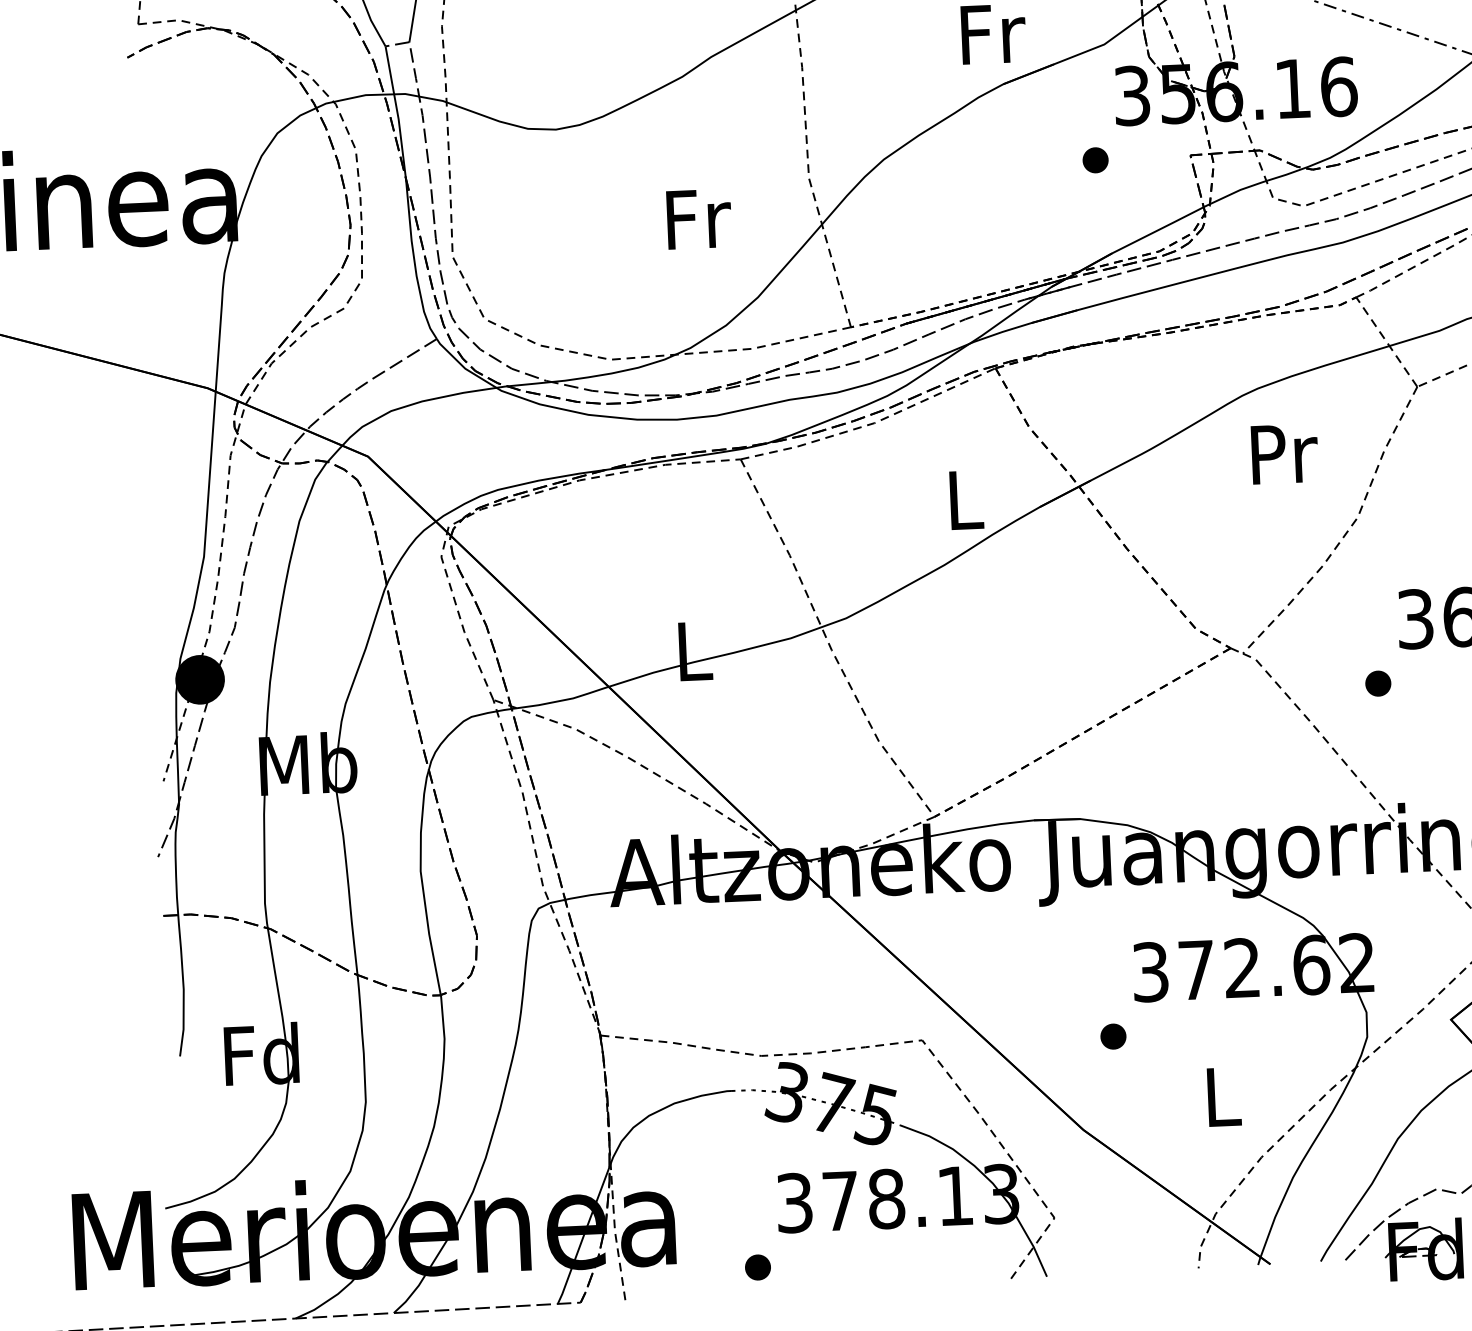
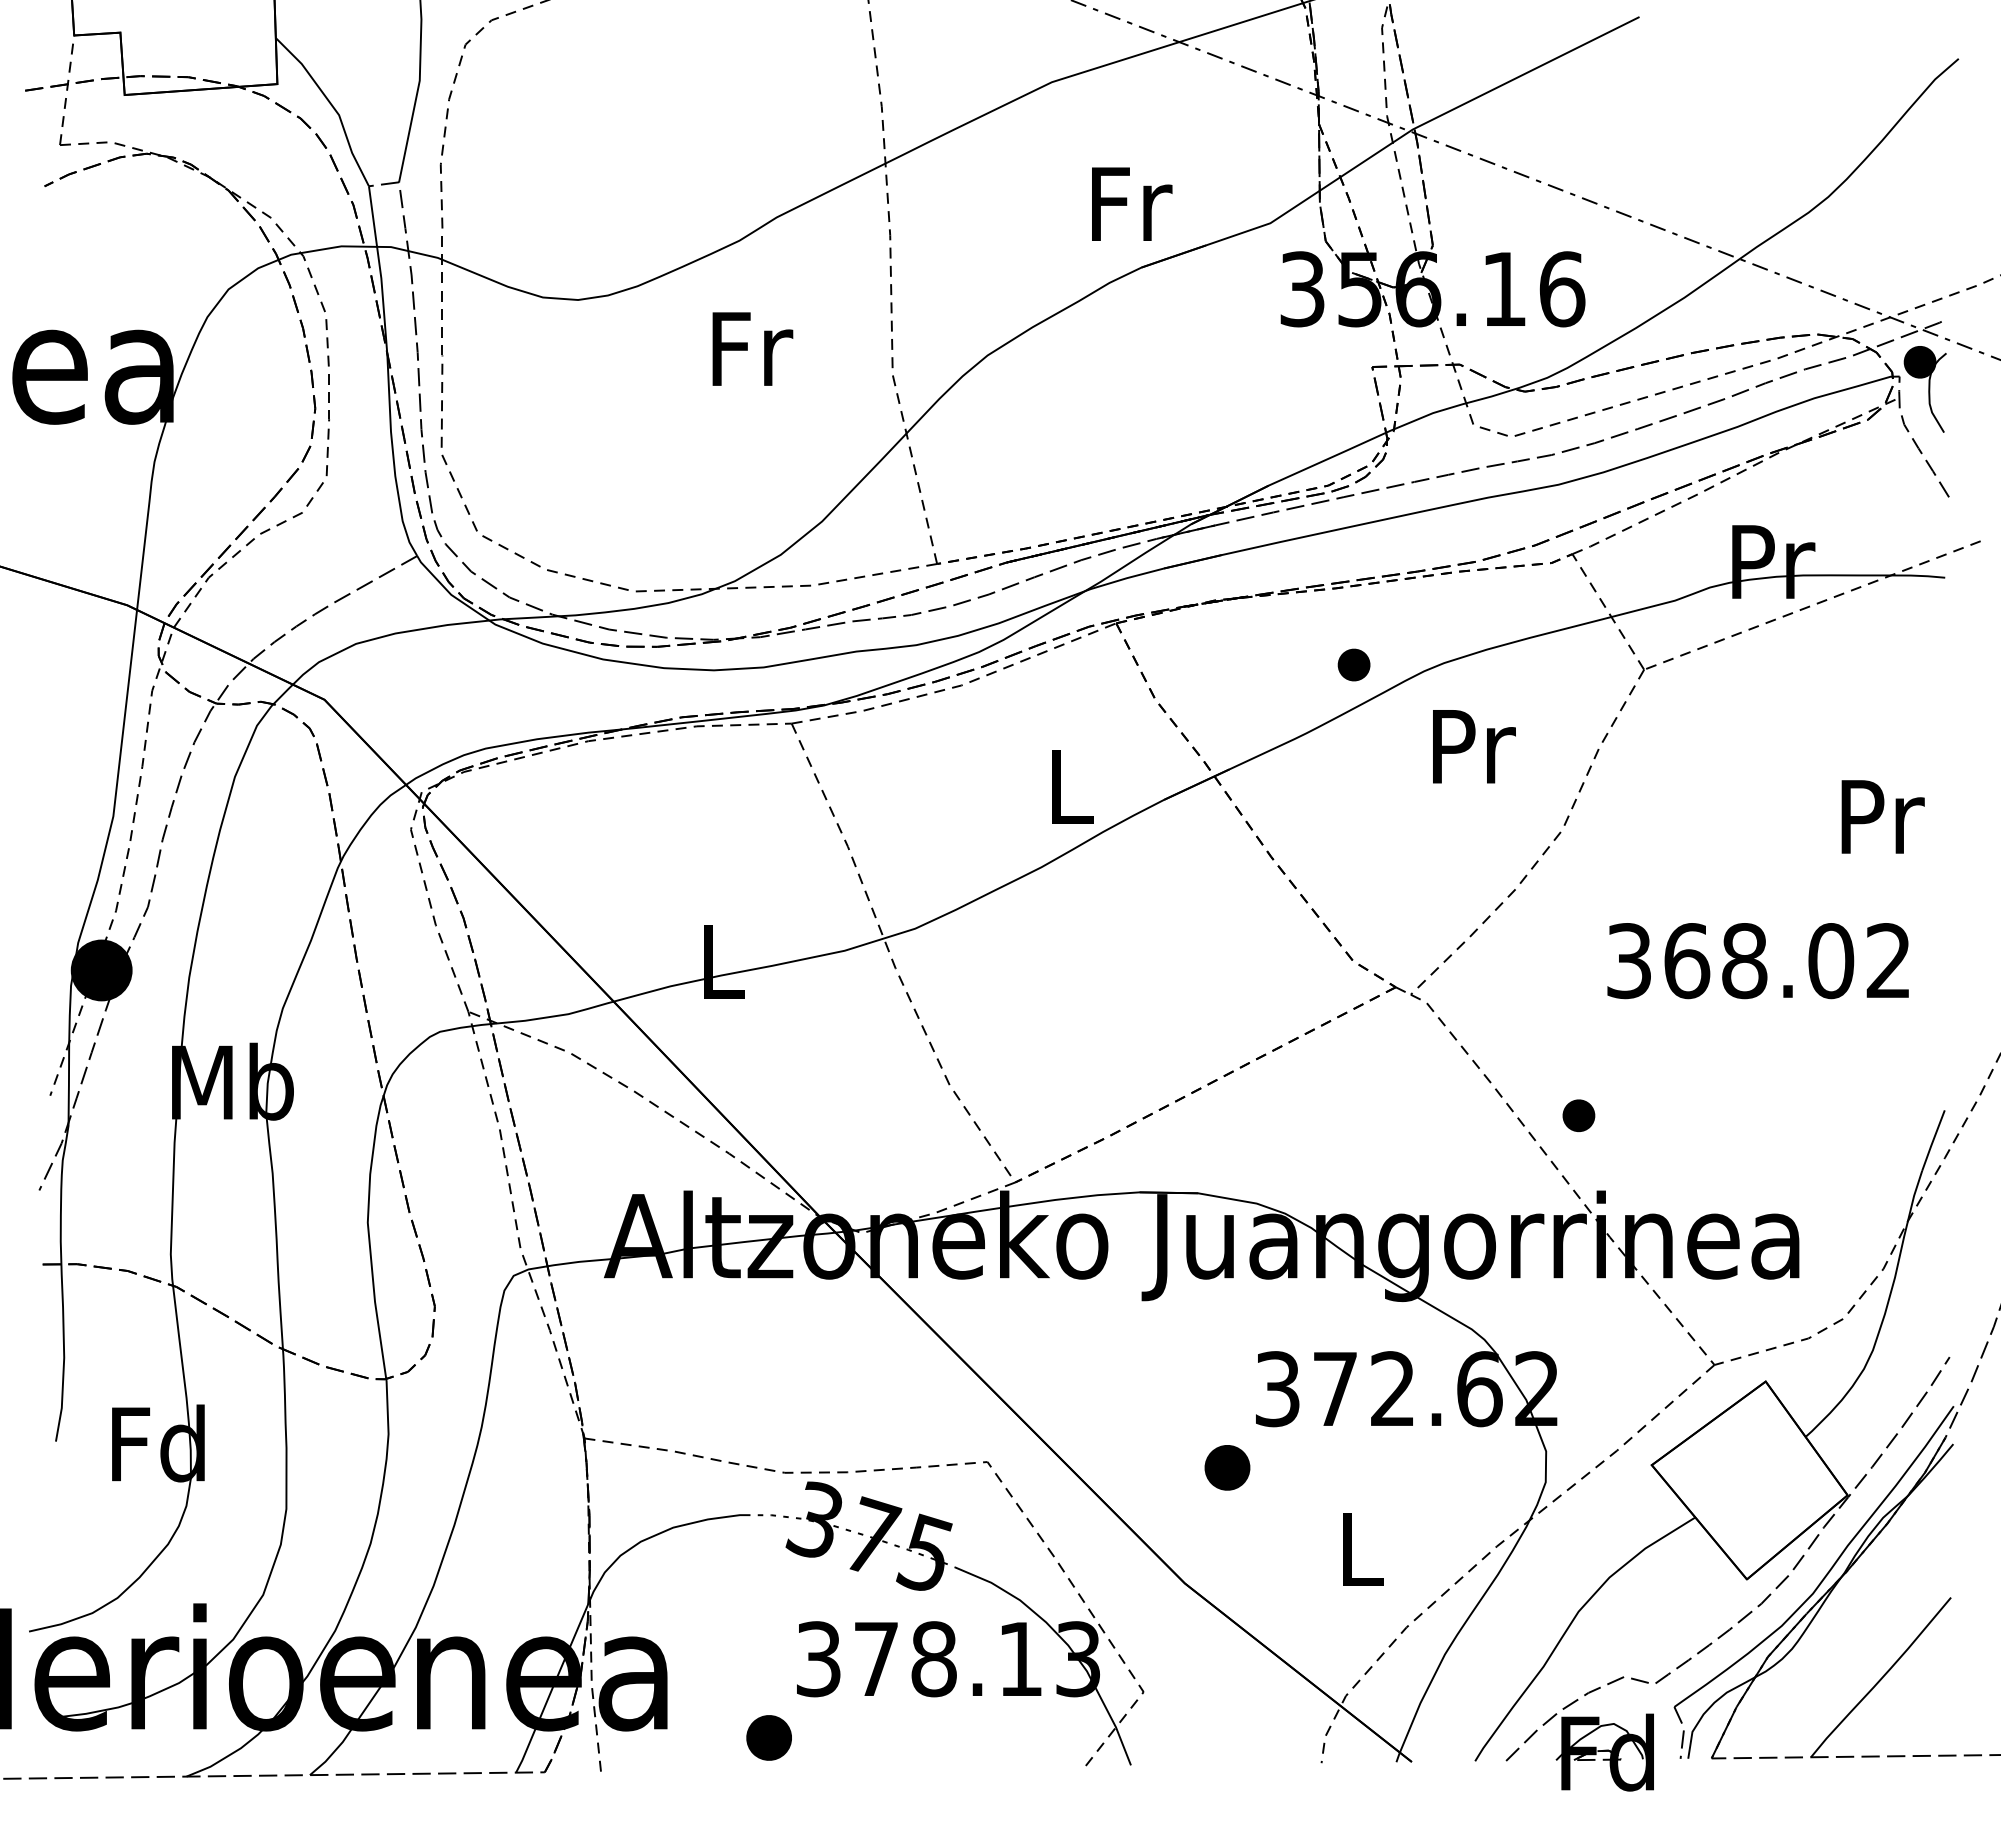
part: (1095, 159) -> (1353, 664), moved
text: (698, 218) -> (752, 348), moved
part: (1377, 683) -> (1578, 1115), moved
part: (1113, 1036) -> (1227, 1467), size x1.4
part: (757, 1267) -> (768, 1737), size x1.4

